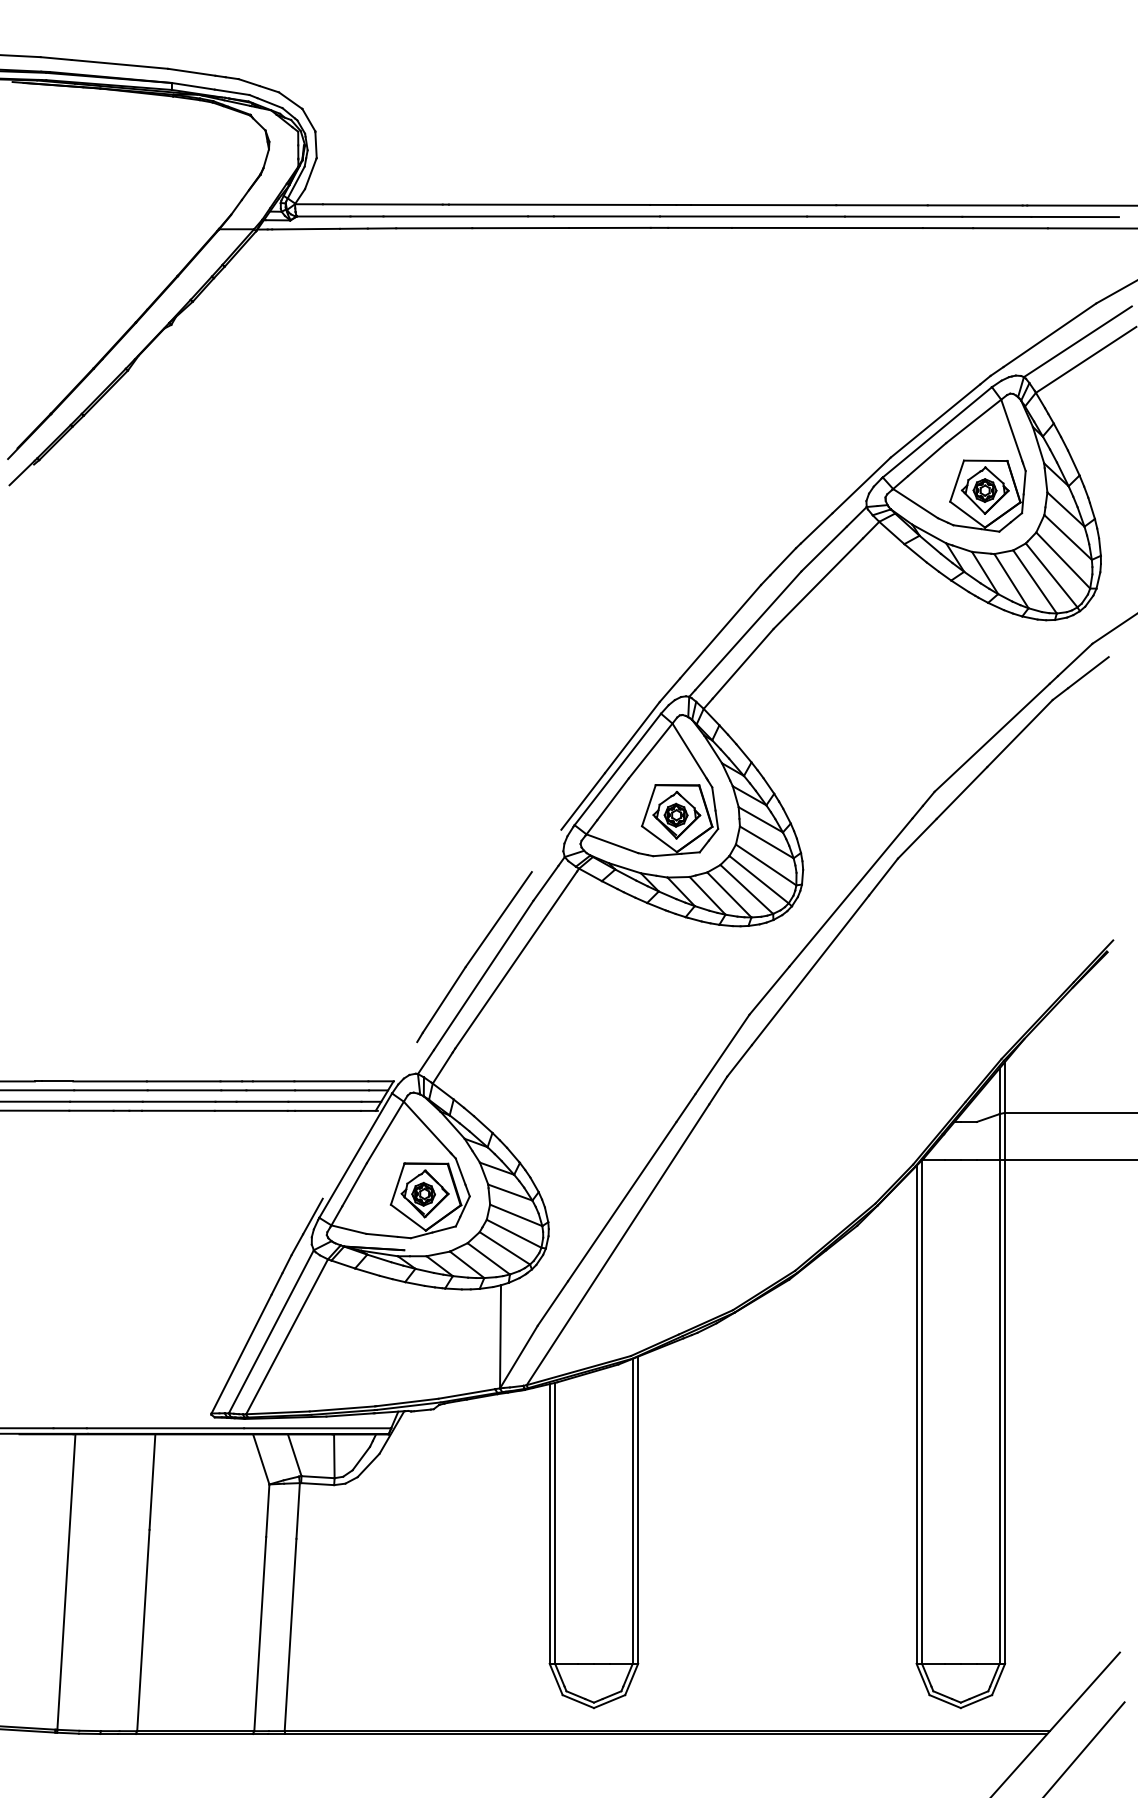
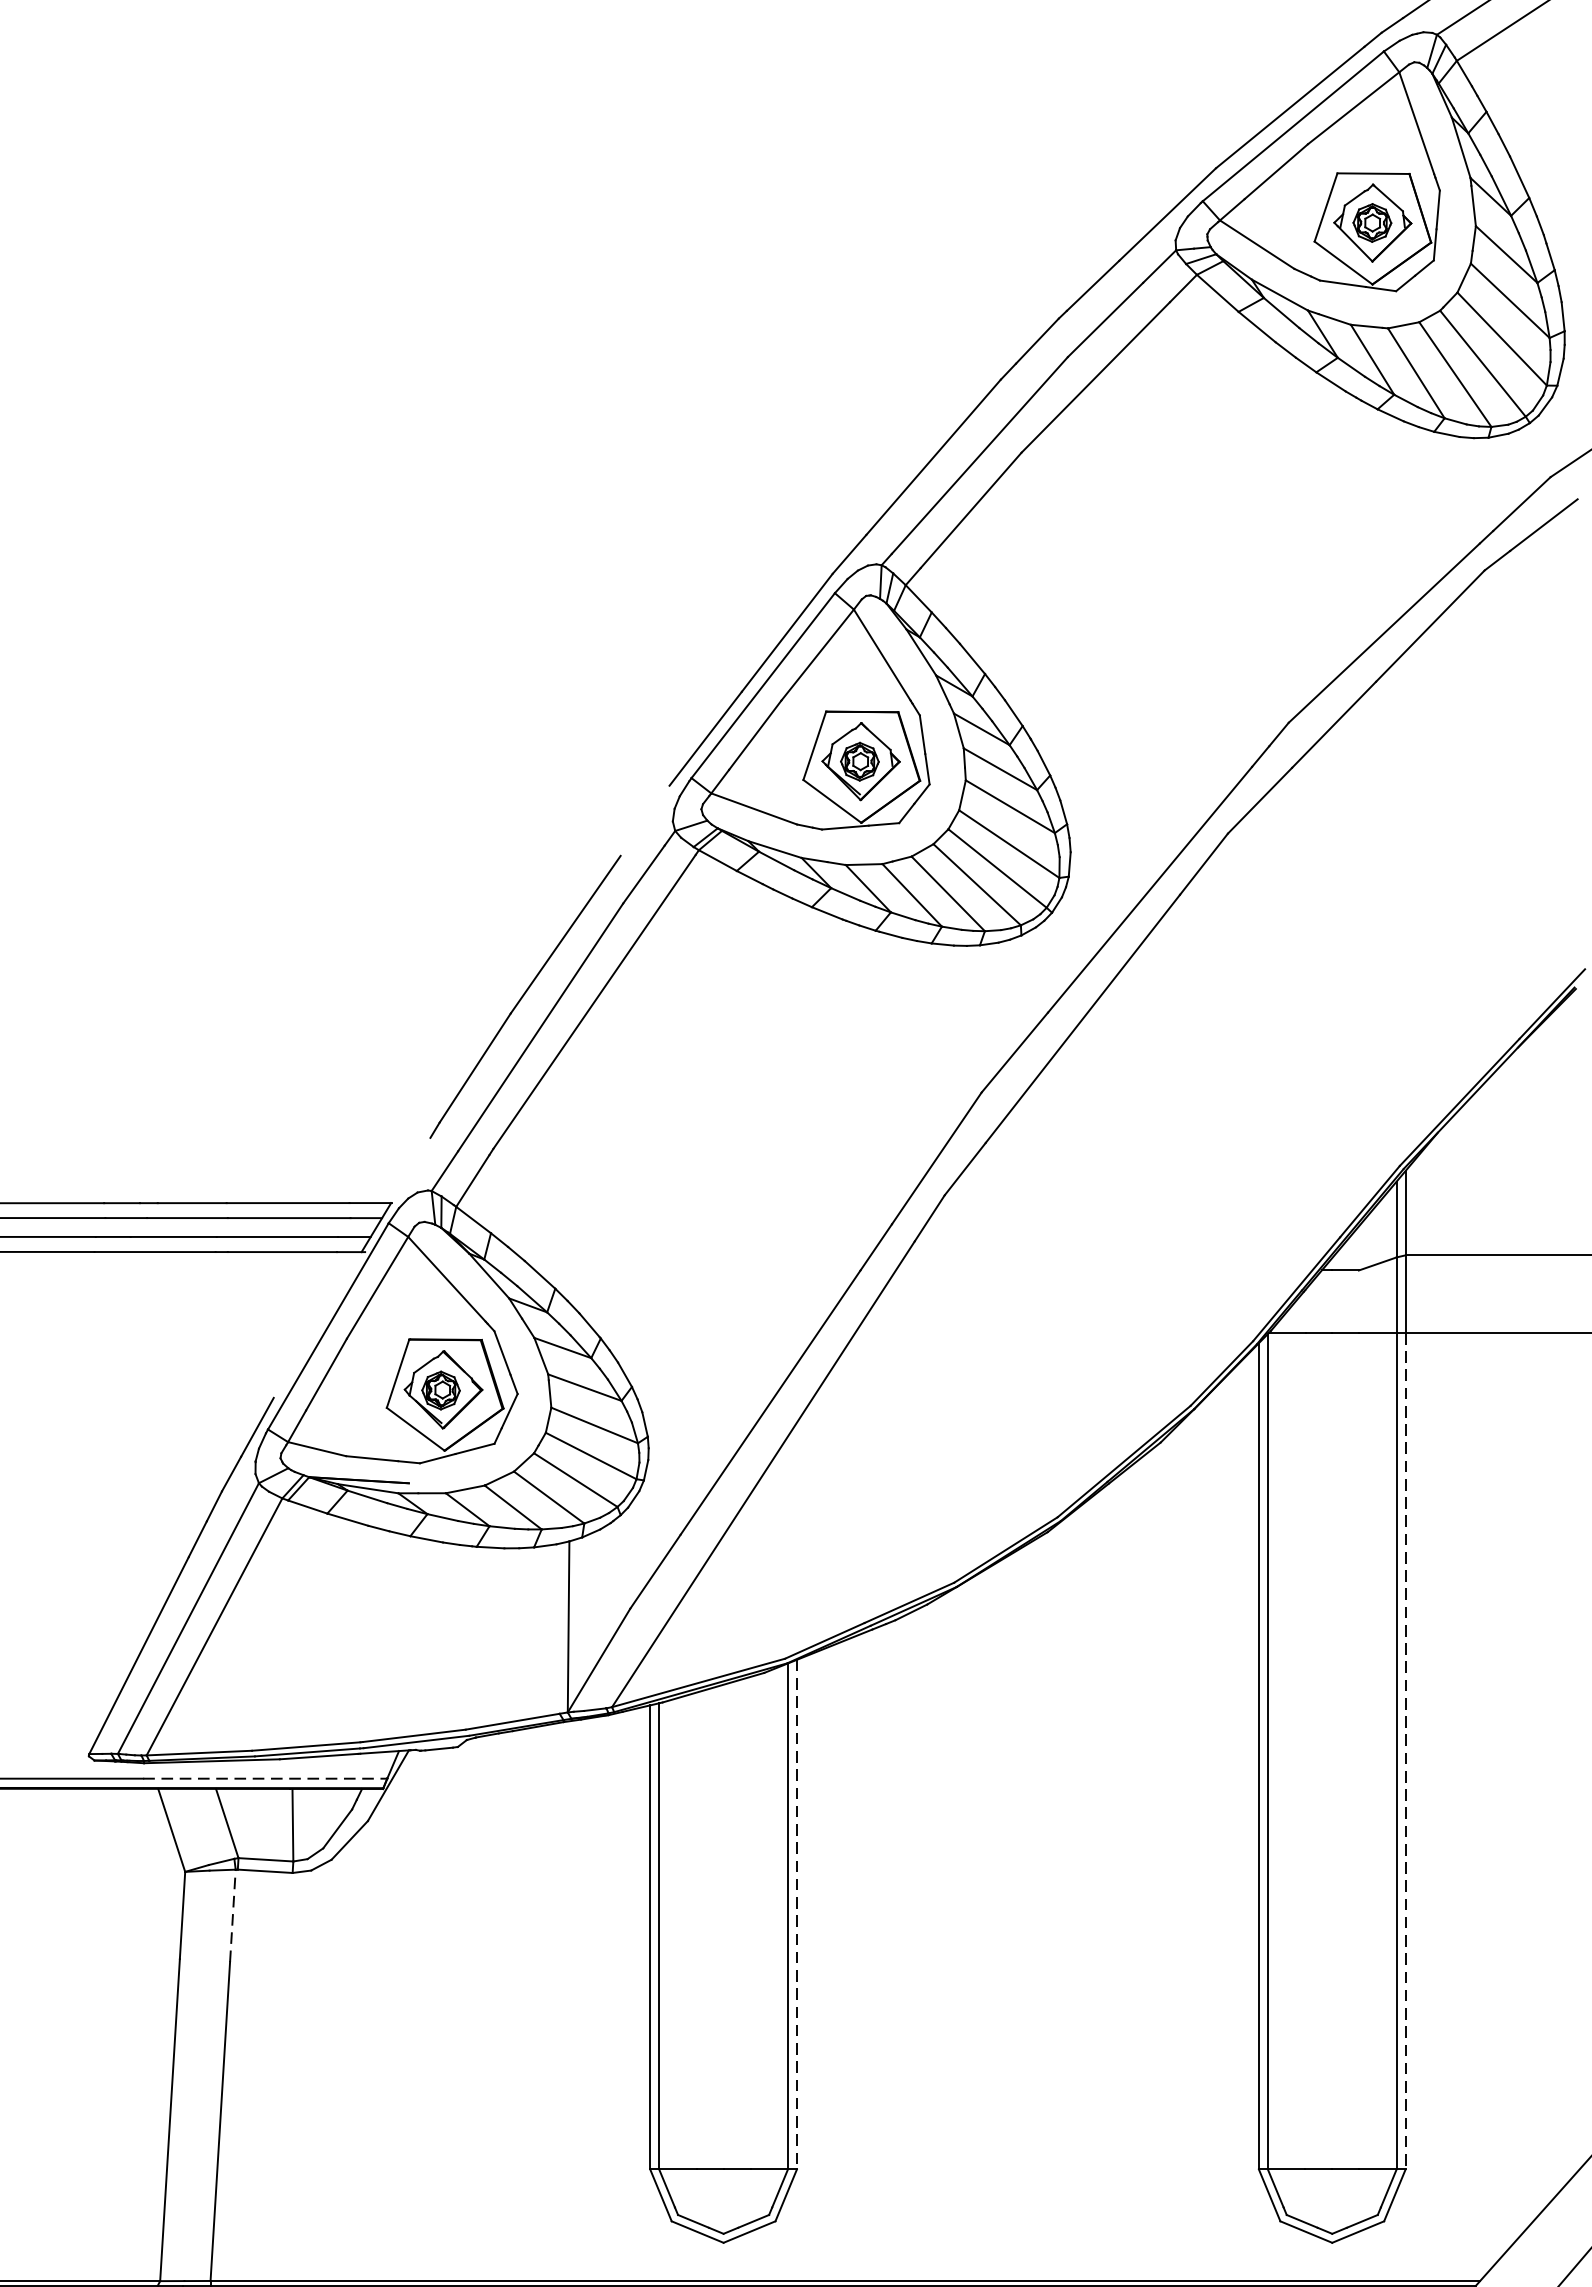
line: (1005, 1412) -> (1406, 1752), solid -> dashed
line: (317, 1428) -> (264, 1779), solid -> dashed
line: (298, 1510) -> (233, 1915), solid -> dashed
line: (638, 1510) -> (797, 1915), solid -> dashed

